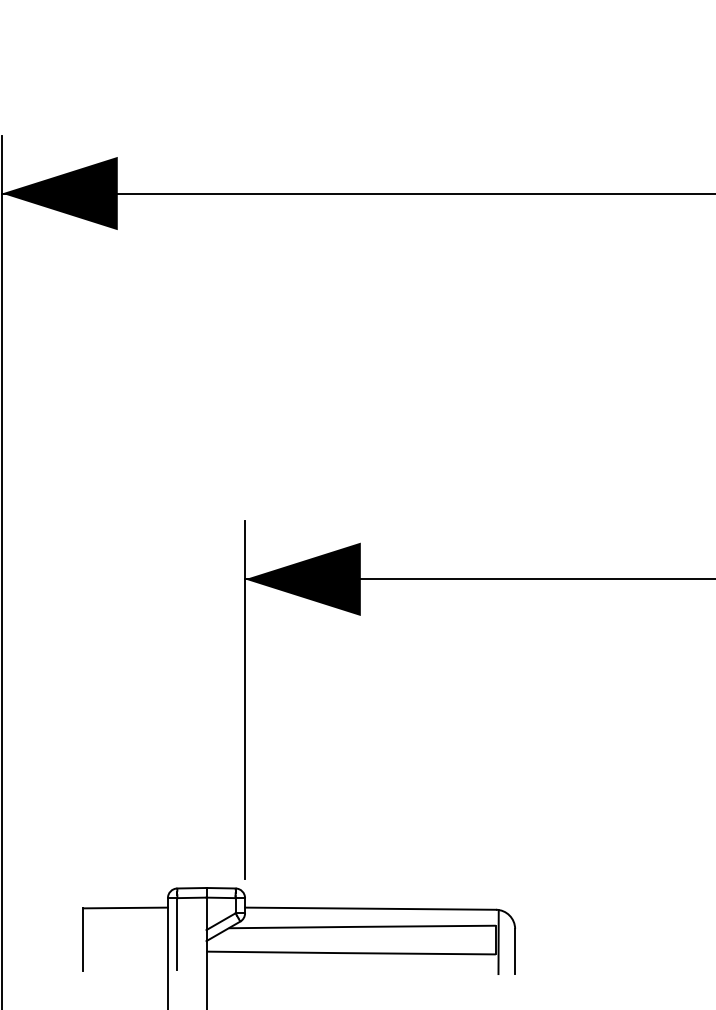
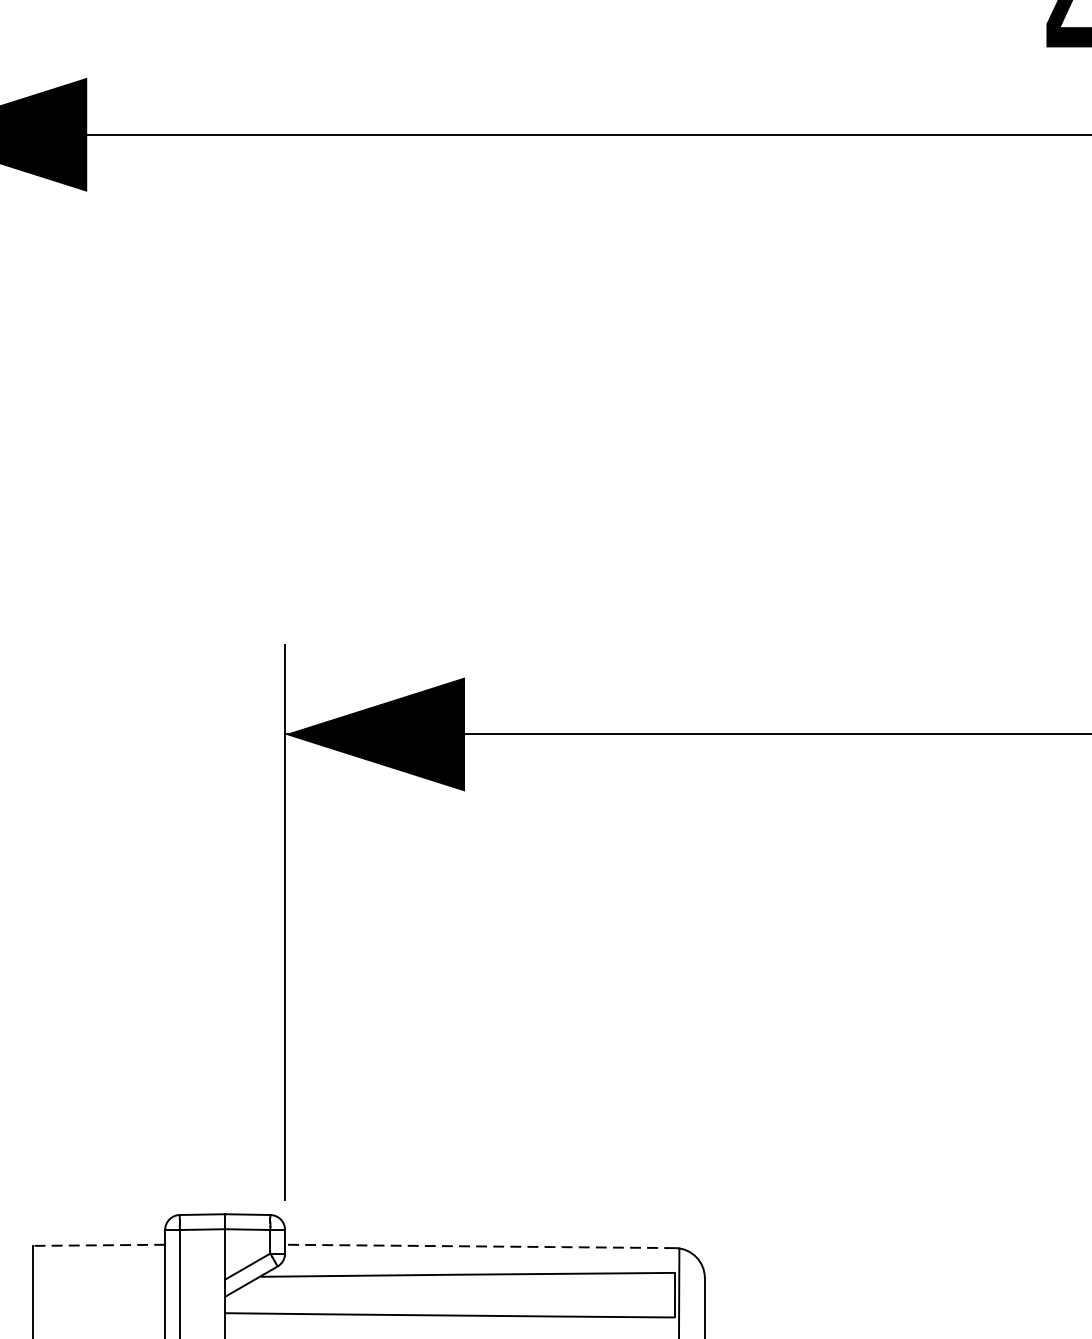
line: (124, 907) -> (97, 1244), solid -> dashed
line: (370, 908) -> (480, 1246), solid -> dashed

